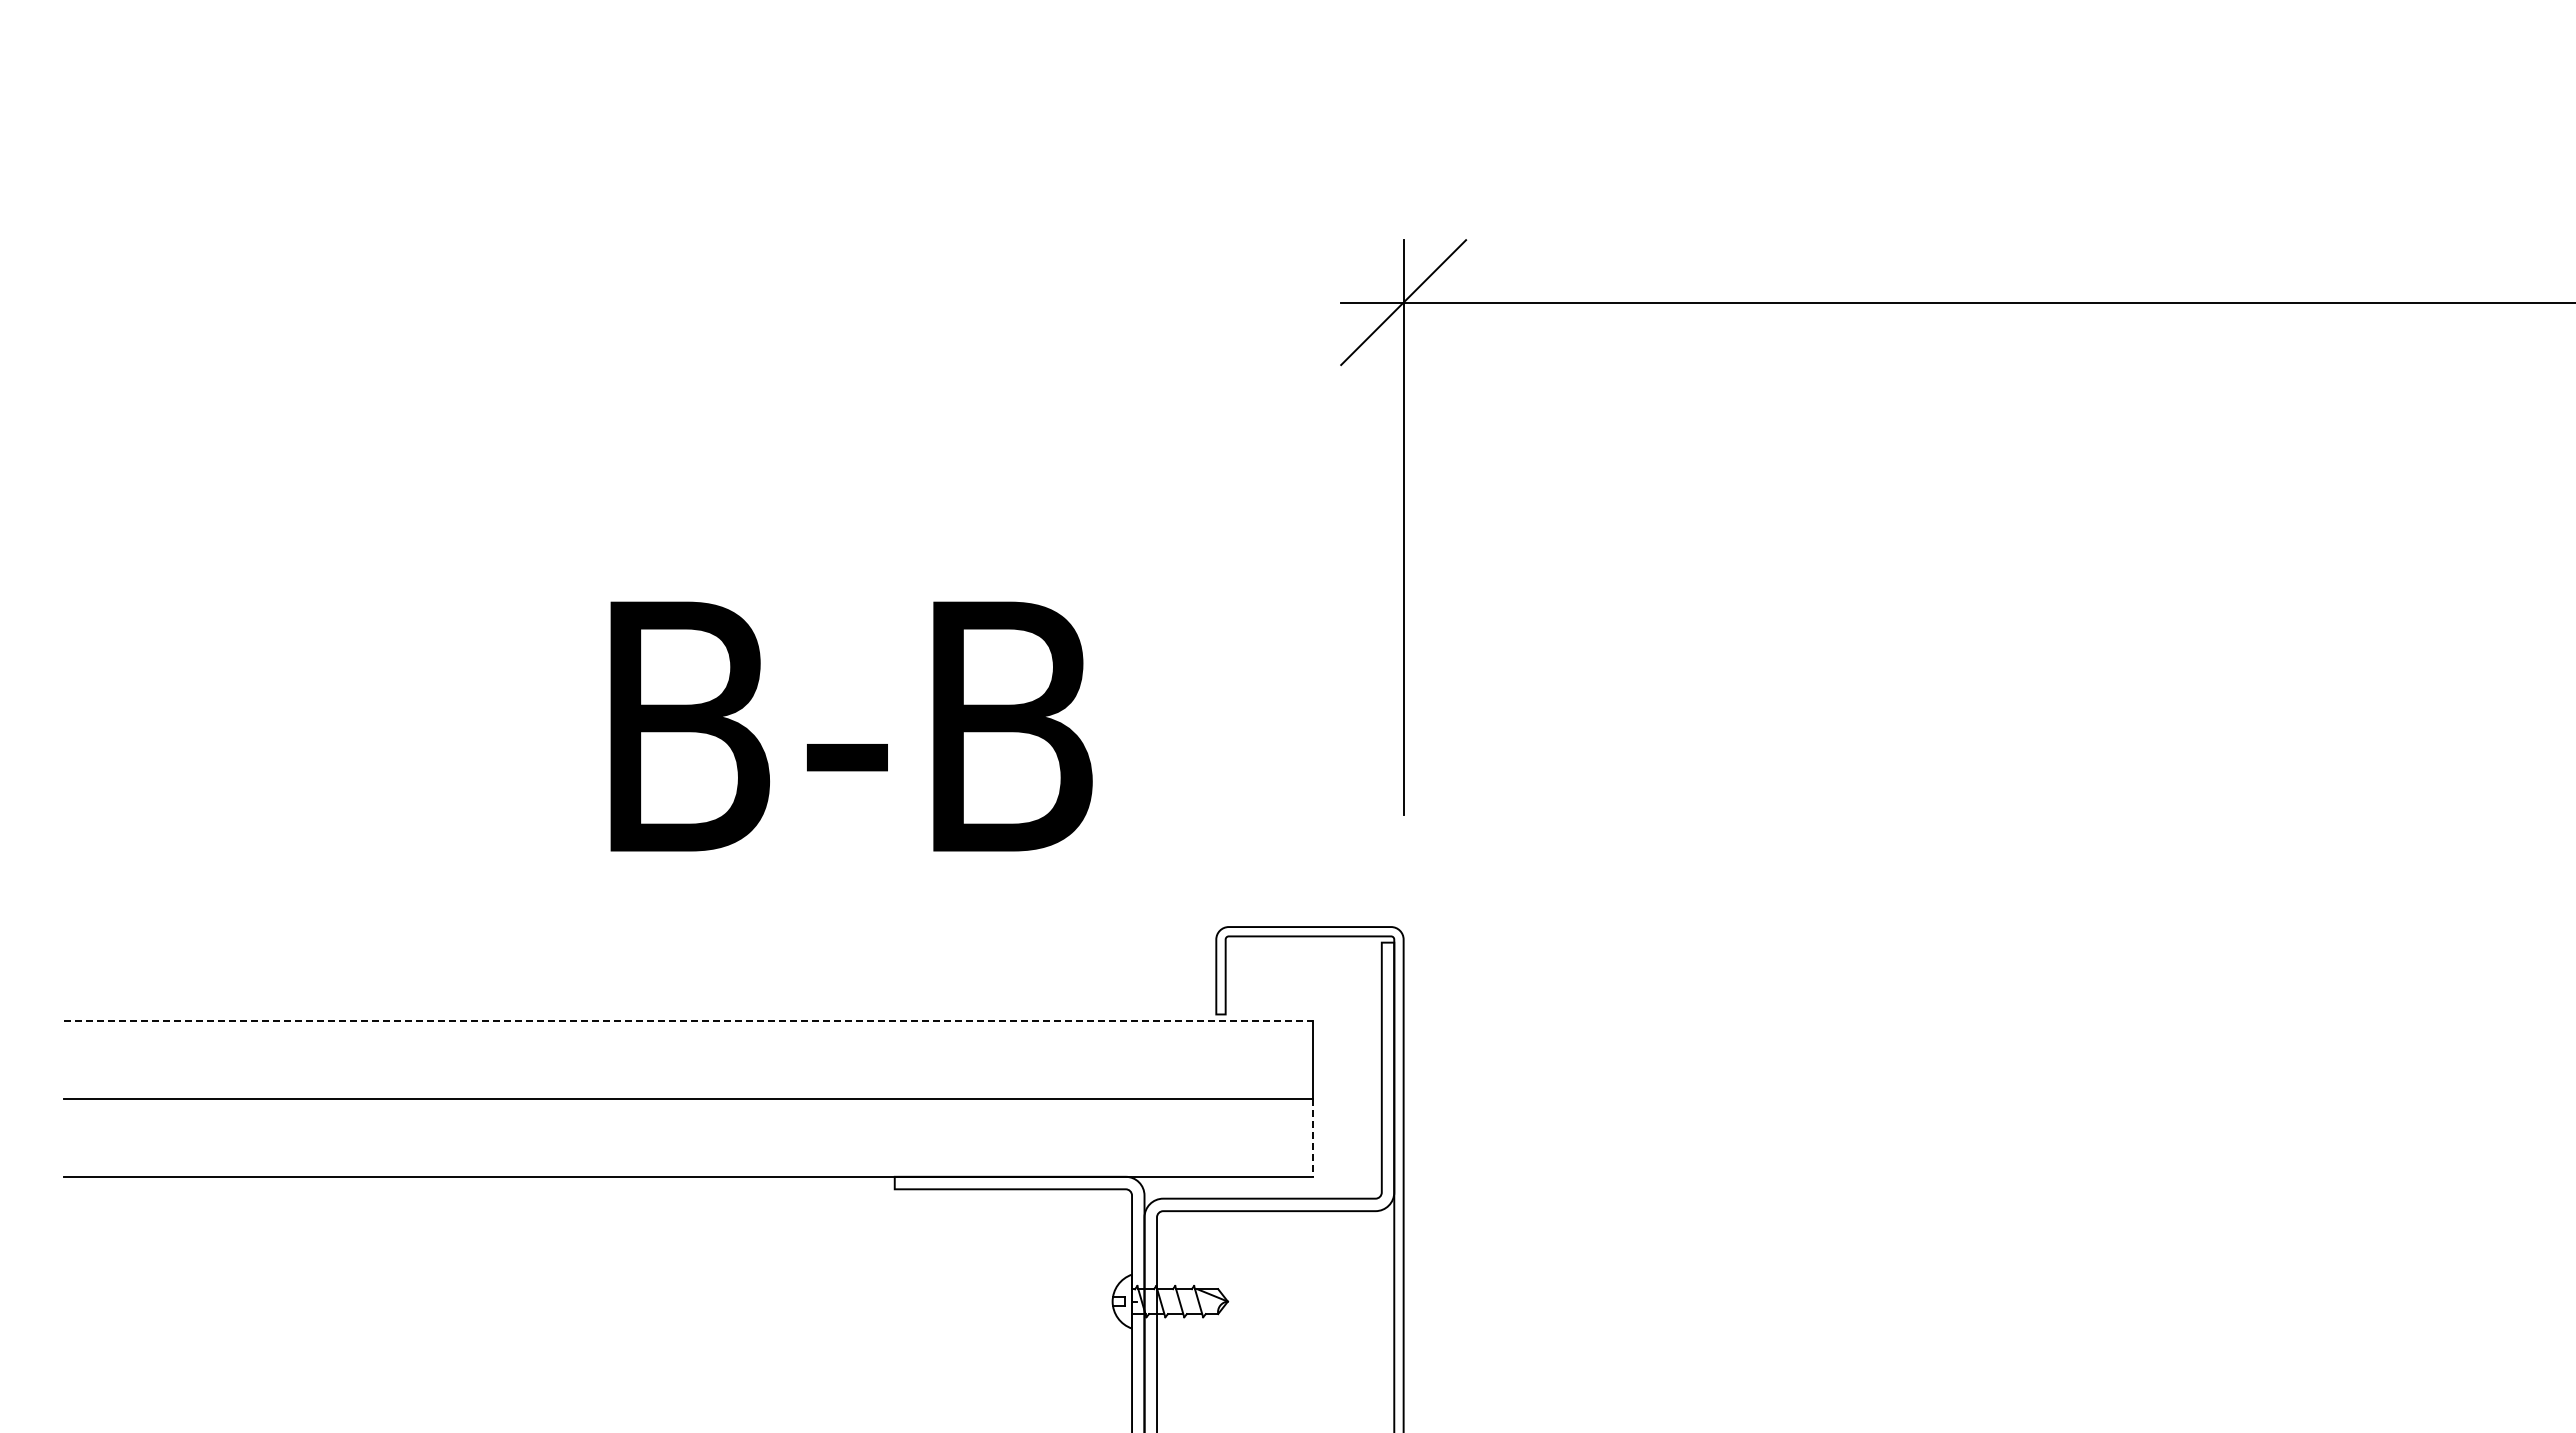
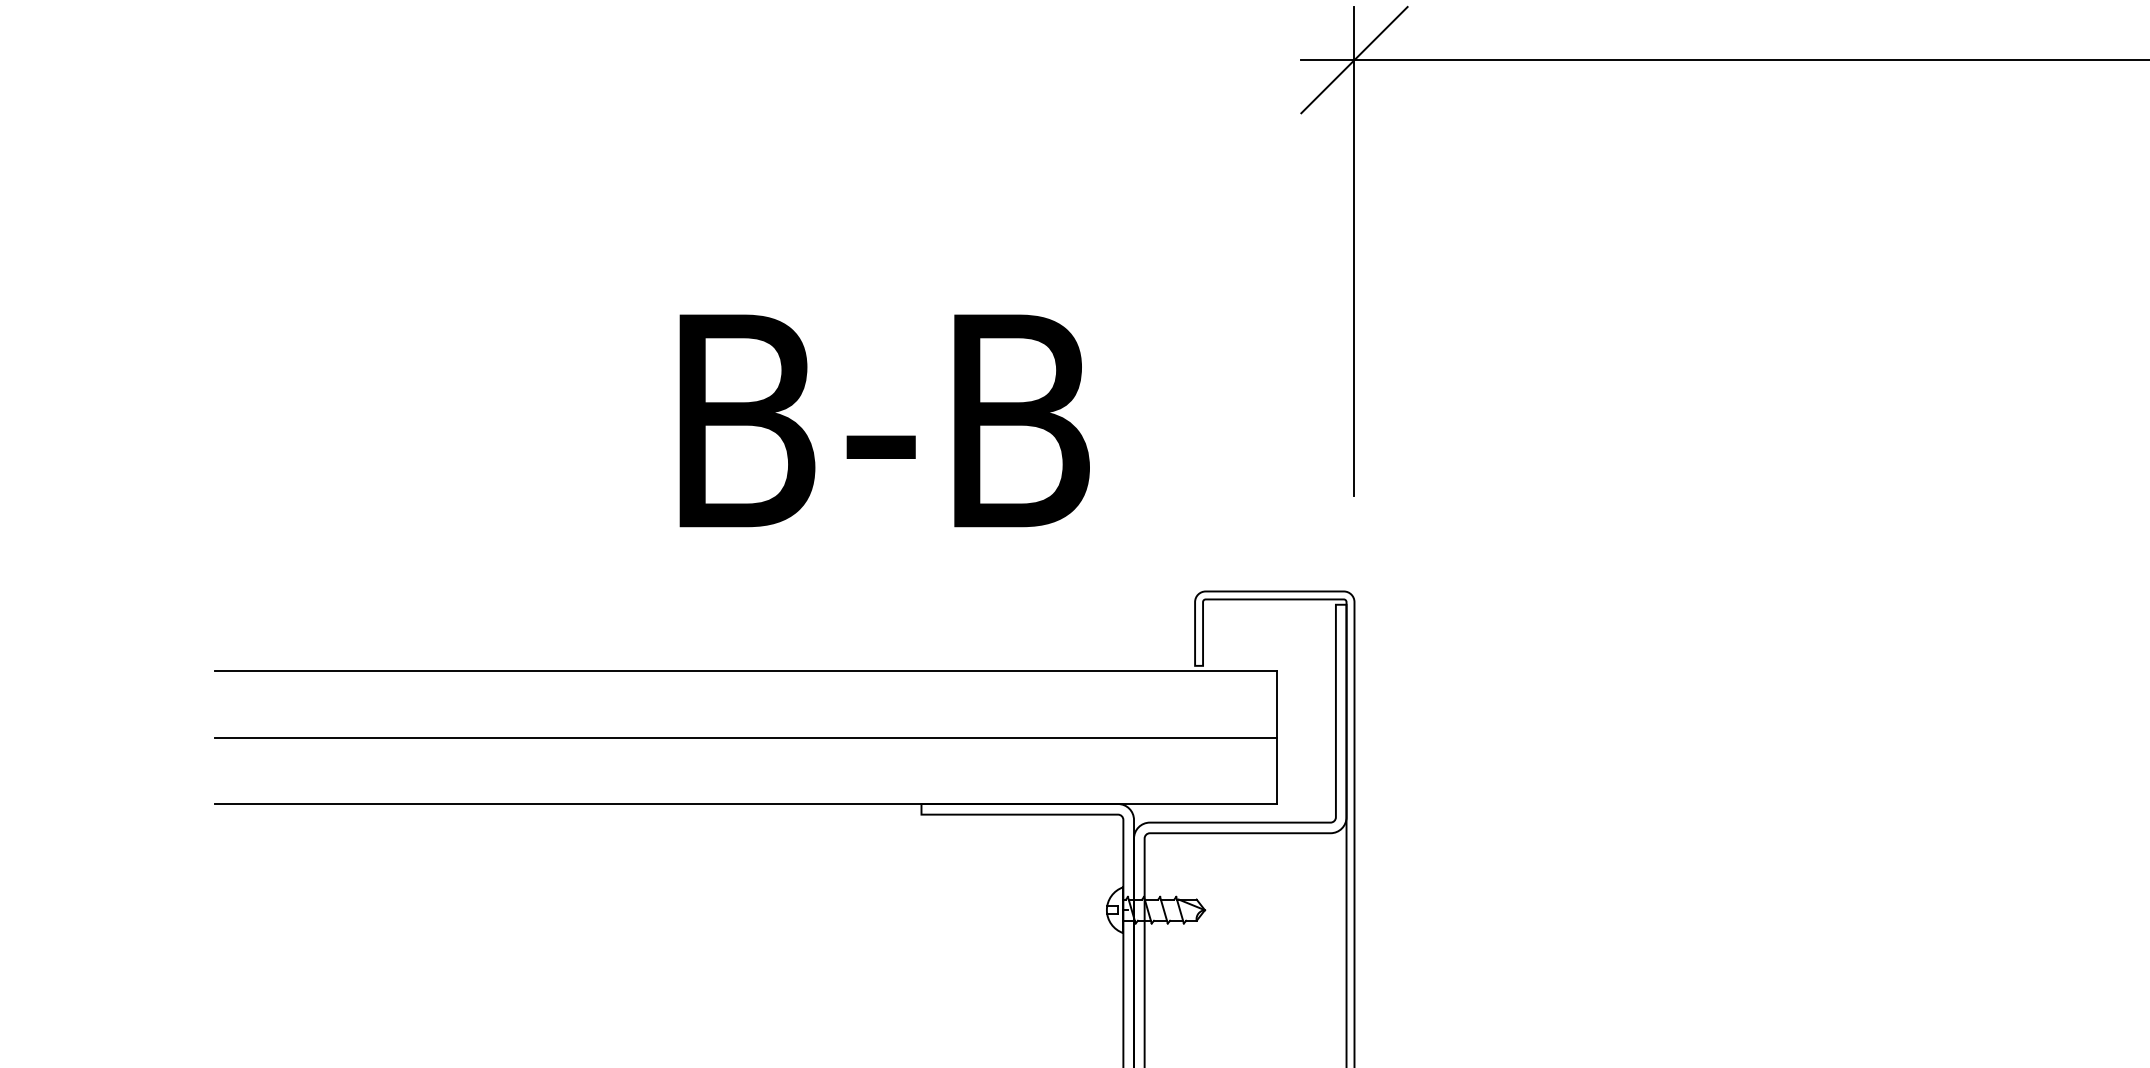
line: (689, 1020) -> (746, 671), dashed -> solid
line: (1313, 1138) -> (1277, 771), dashed -> solid

